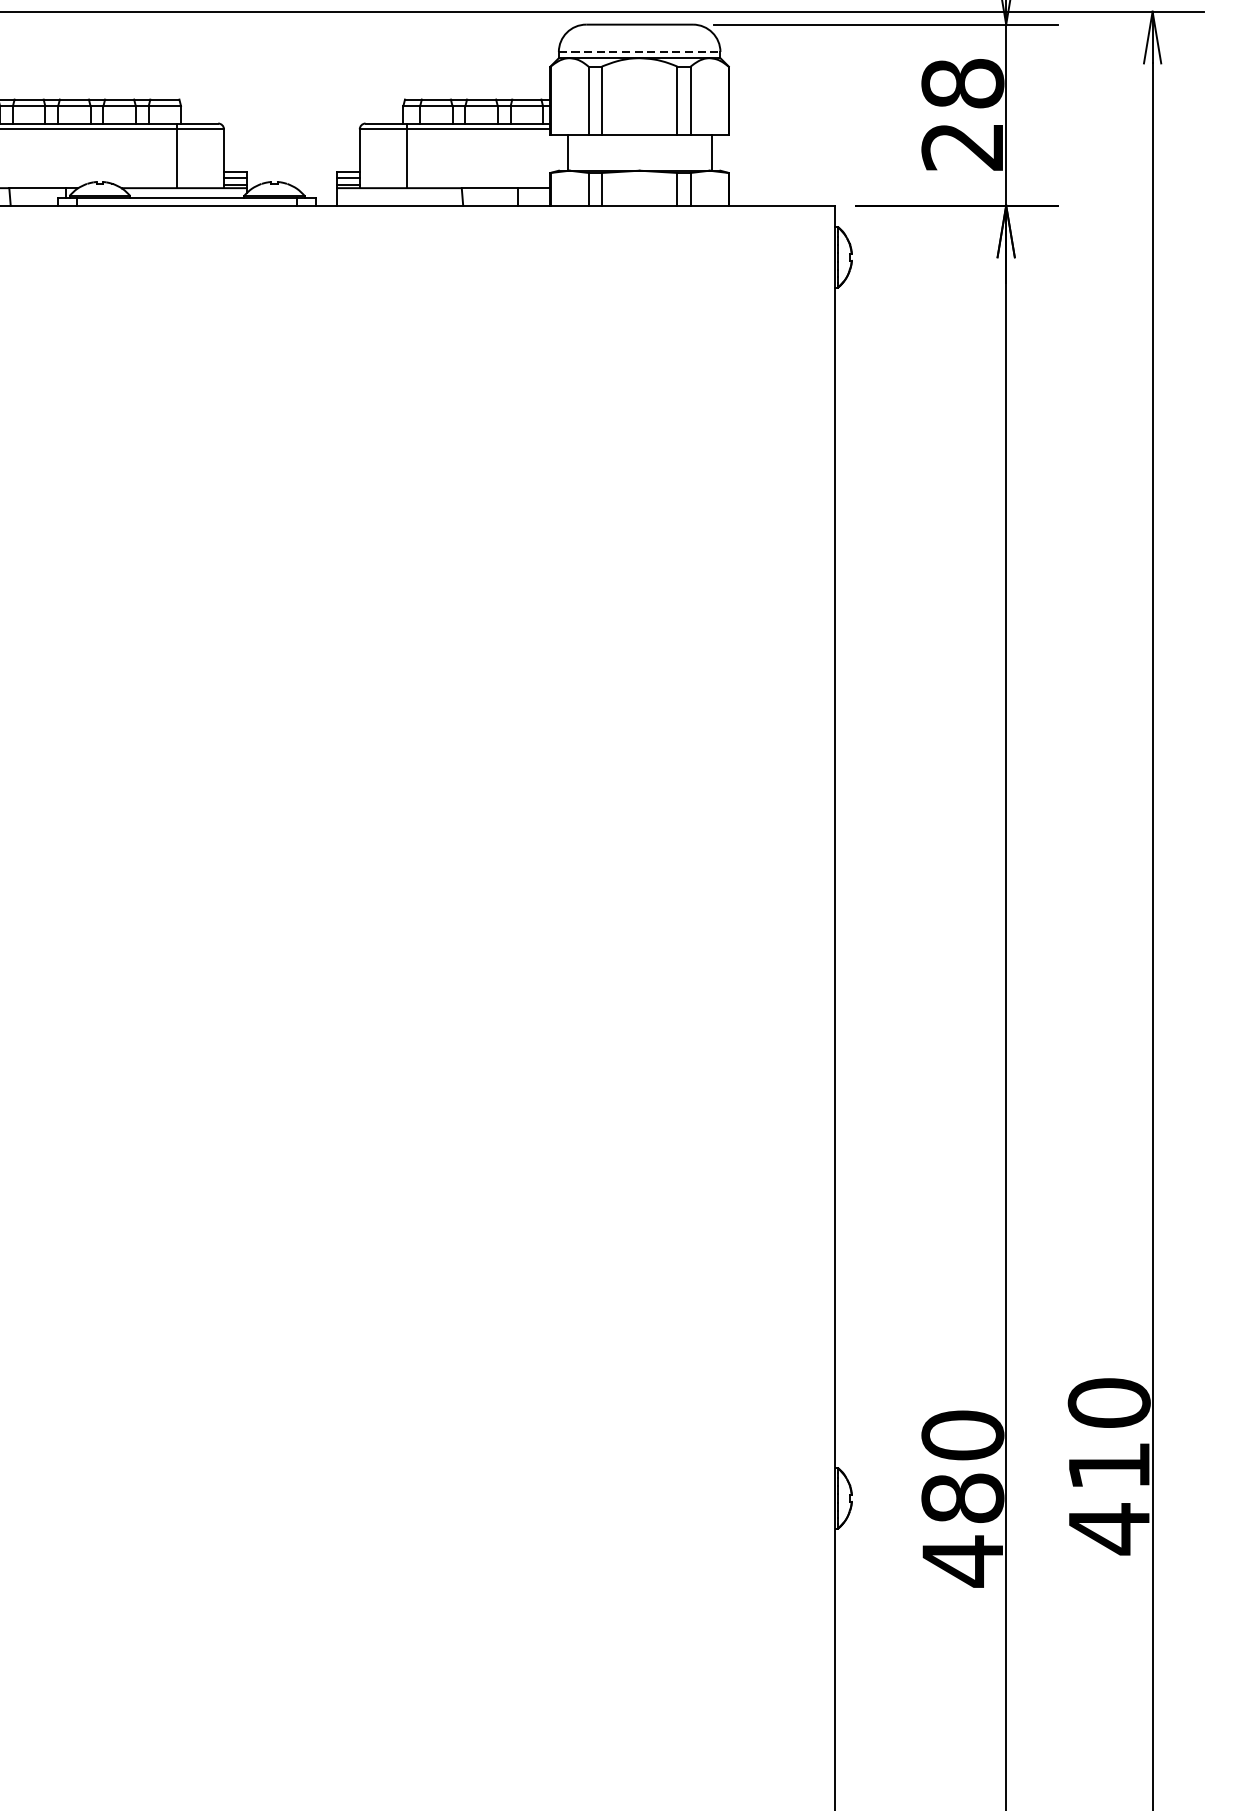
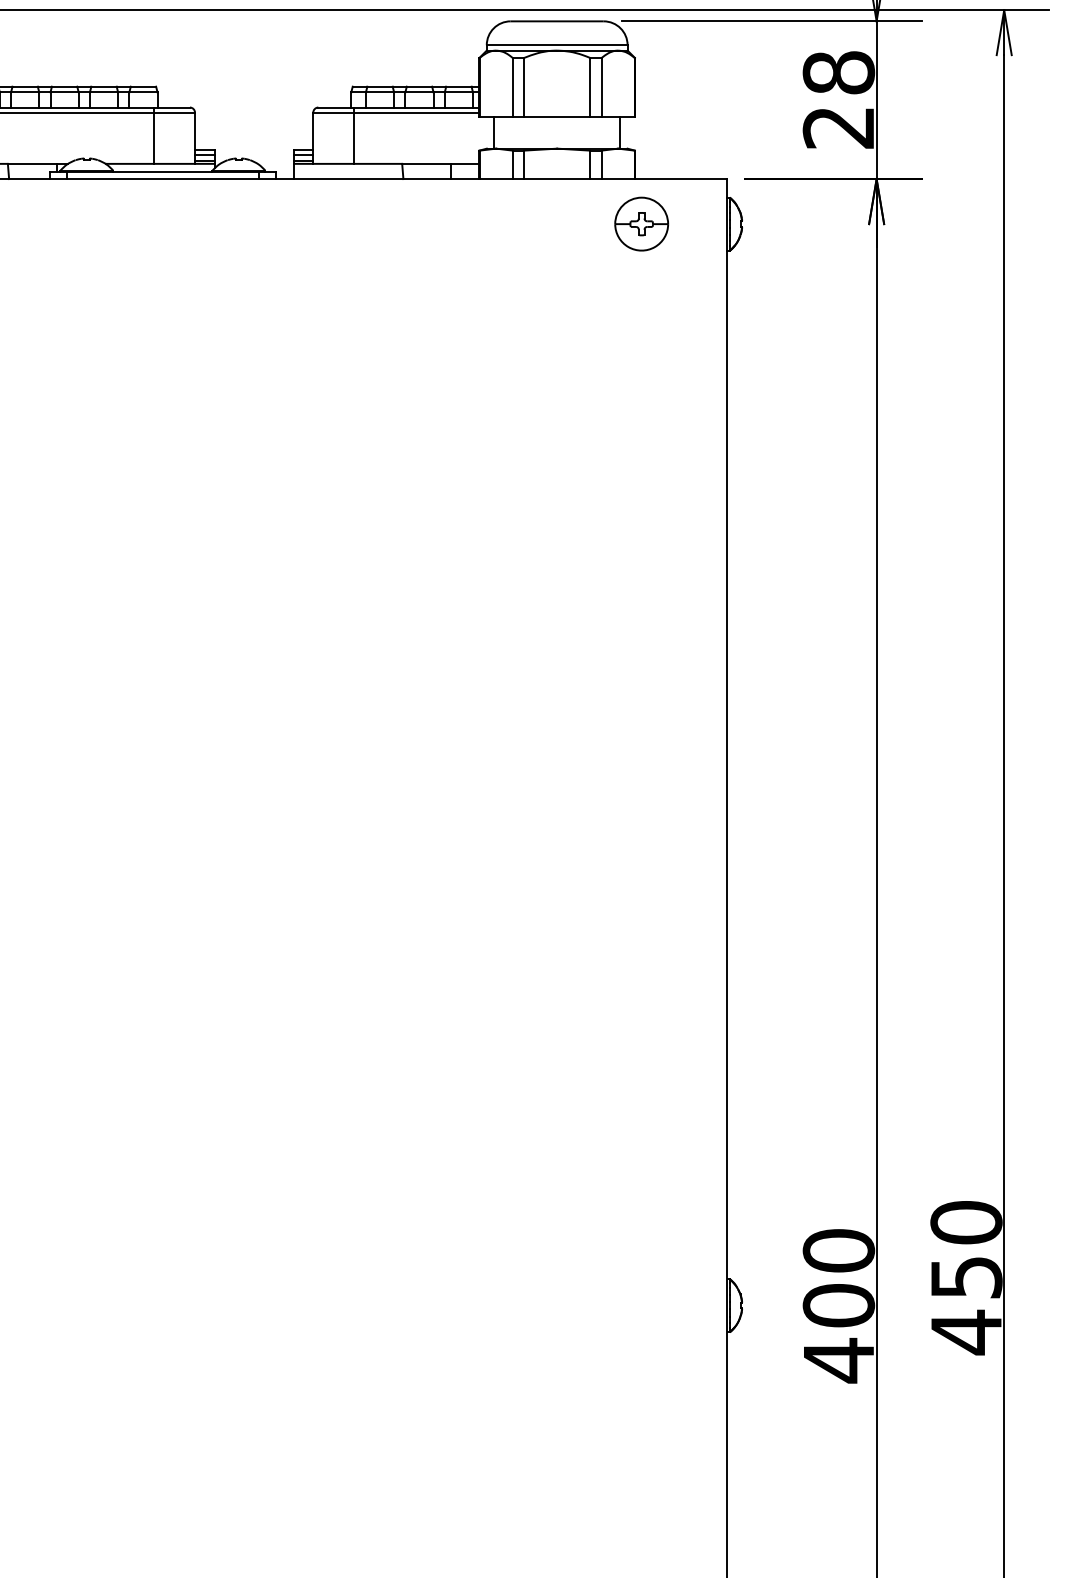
line: (639, 52) -> (557, 45), dashed -> solid
part: (736, 256) -> (641, 223), added
text: (1109, 1466) -> (966, 1277), 410 -> 450
text: (962, 1498) -> (838, 1305), 480 -> 400

